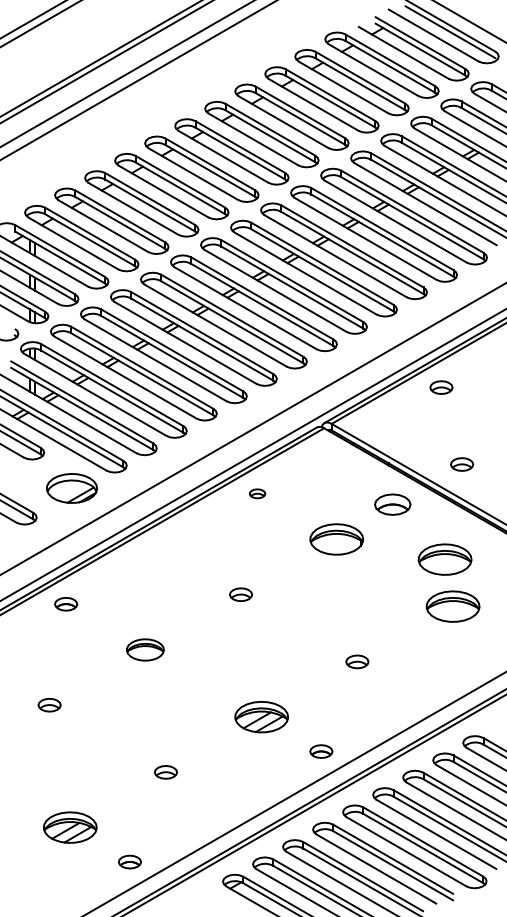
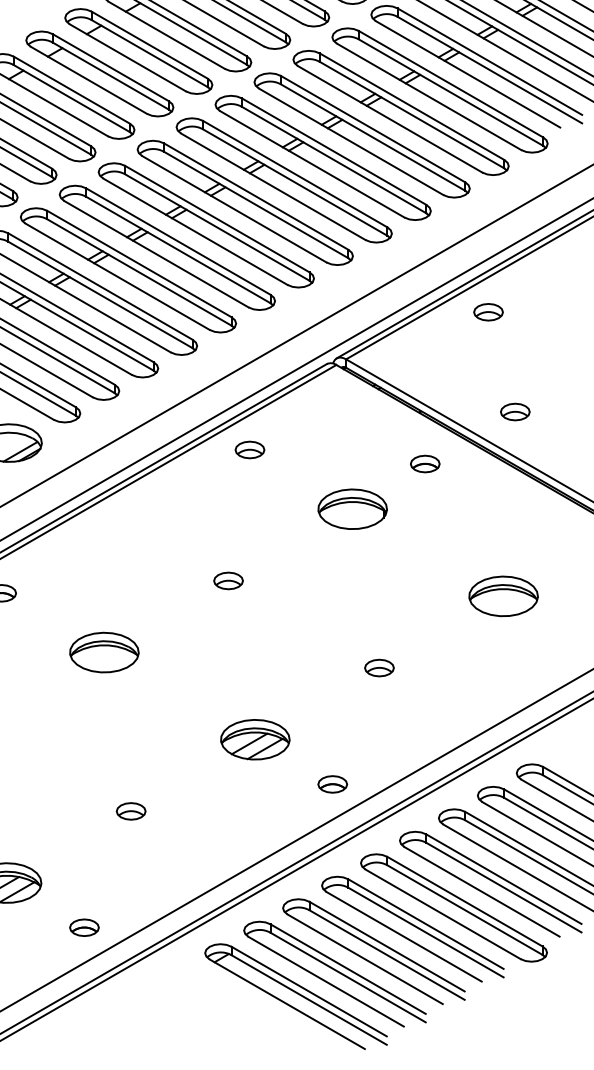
part: (257, 493) -> (249, 449), size x1.43
part: (392, 504) -> (425, 463), size x0.62
part: (444, 559) -> (492, 535), removed
part: (145, 649) -> (104, 651), size x1.43

